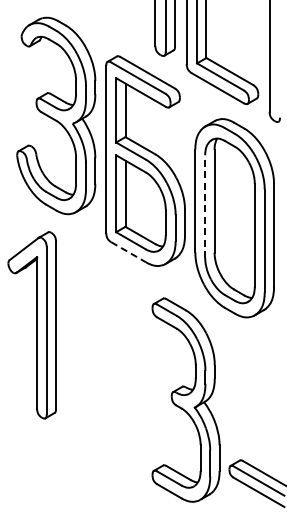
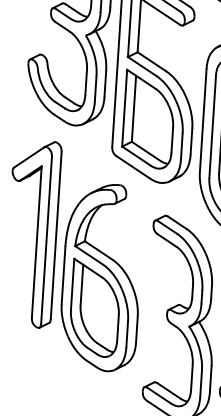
line: (205, 206) -> (212, 126), dashed -> solid
line: (128, 252) -> (133, 167), dashed -> solid
part: (104, 364) -> (102, 277), added

